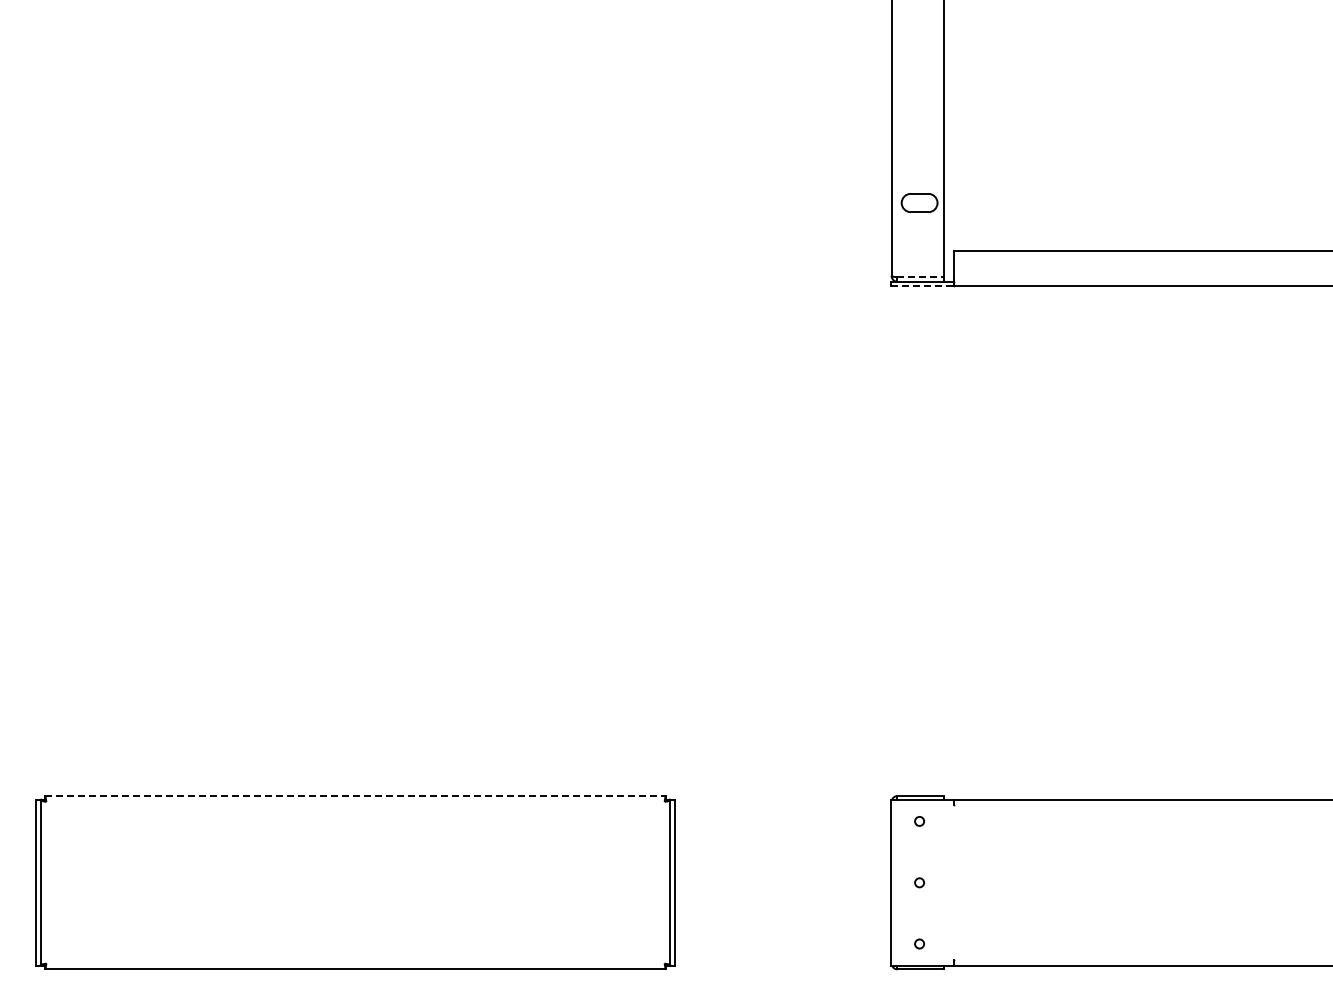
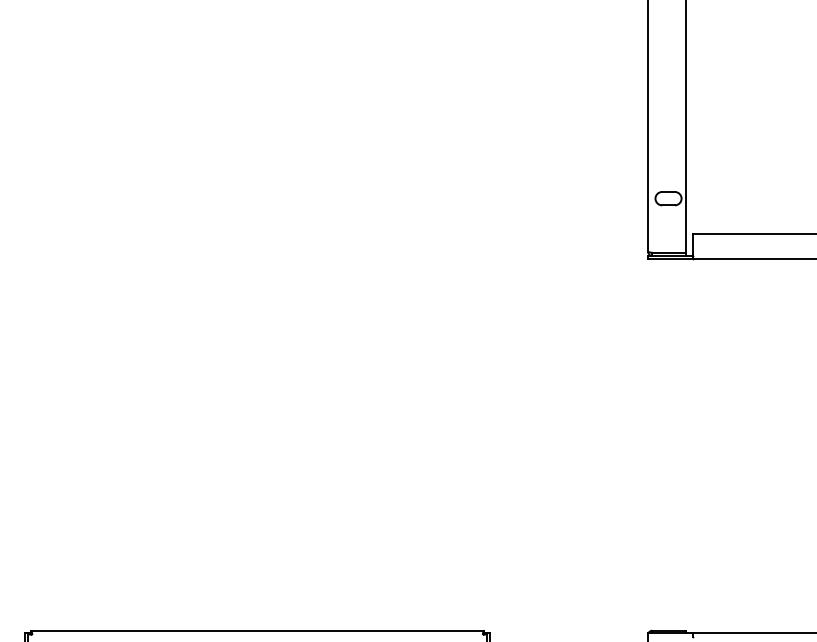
line: (921, 277) -> (669, 252), dashed -> solid
line: (922, 286) -> (670, 259), dashed -> solid
line: (355, 796) -> (257, 631), dashed -> solid

